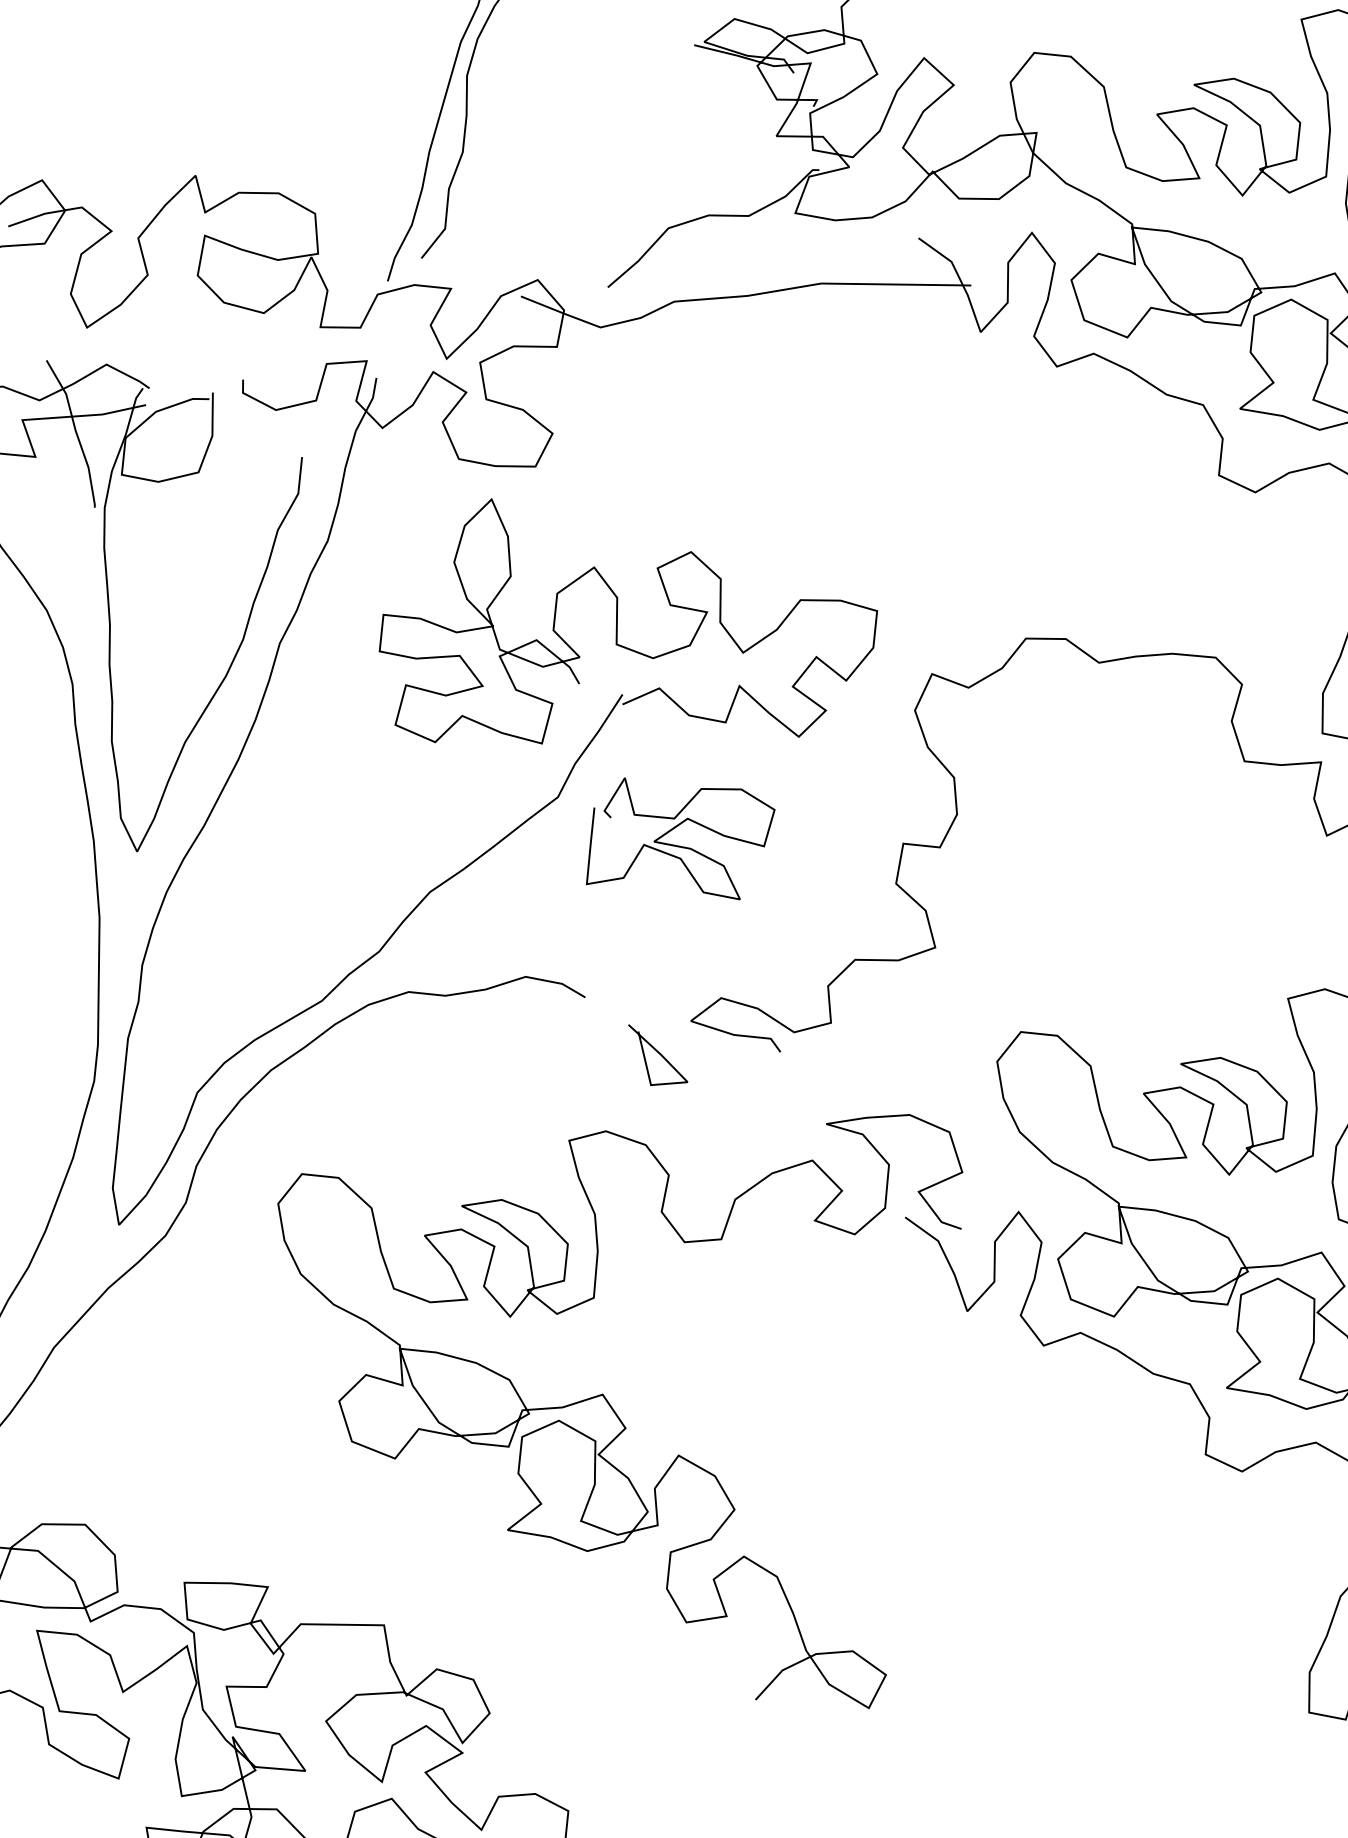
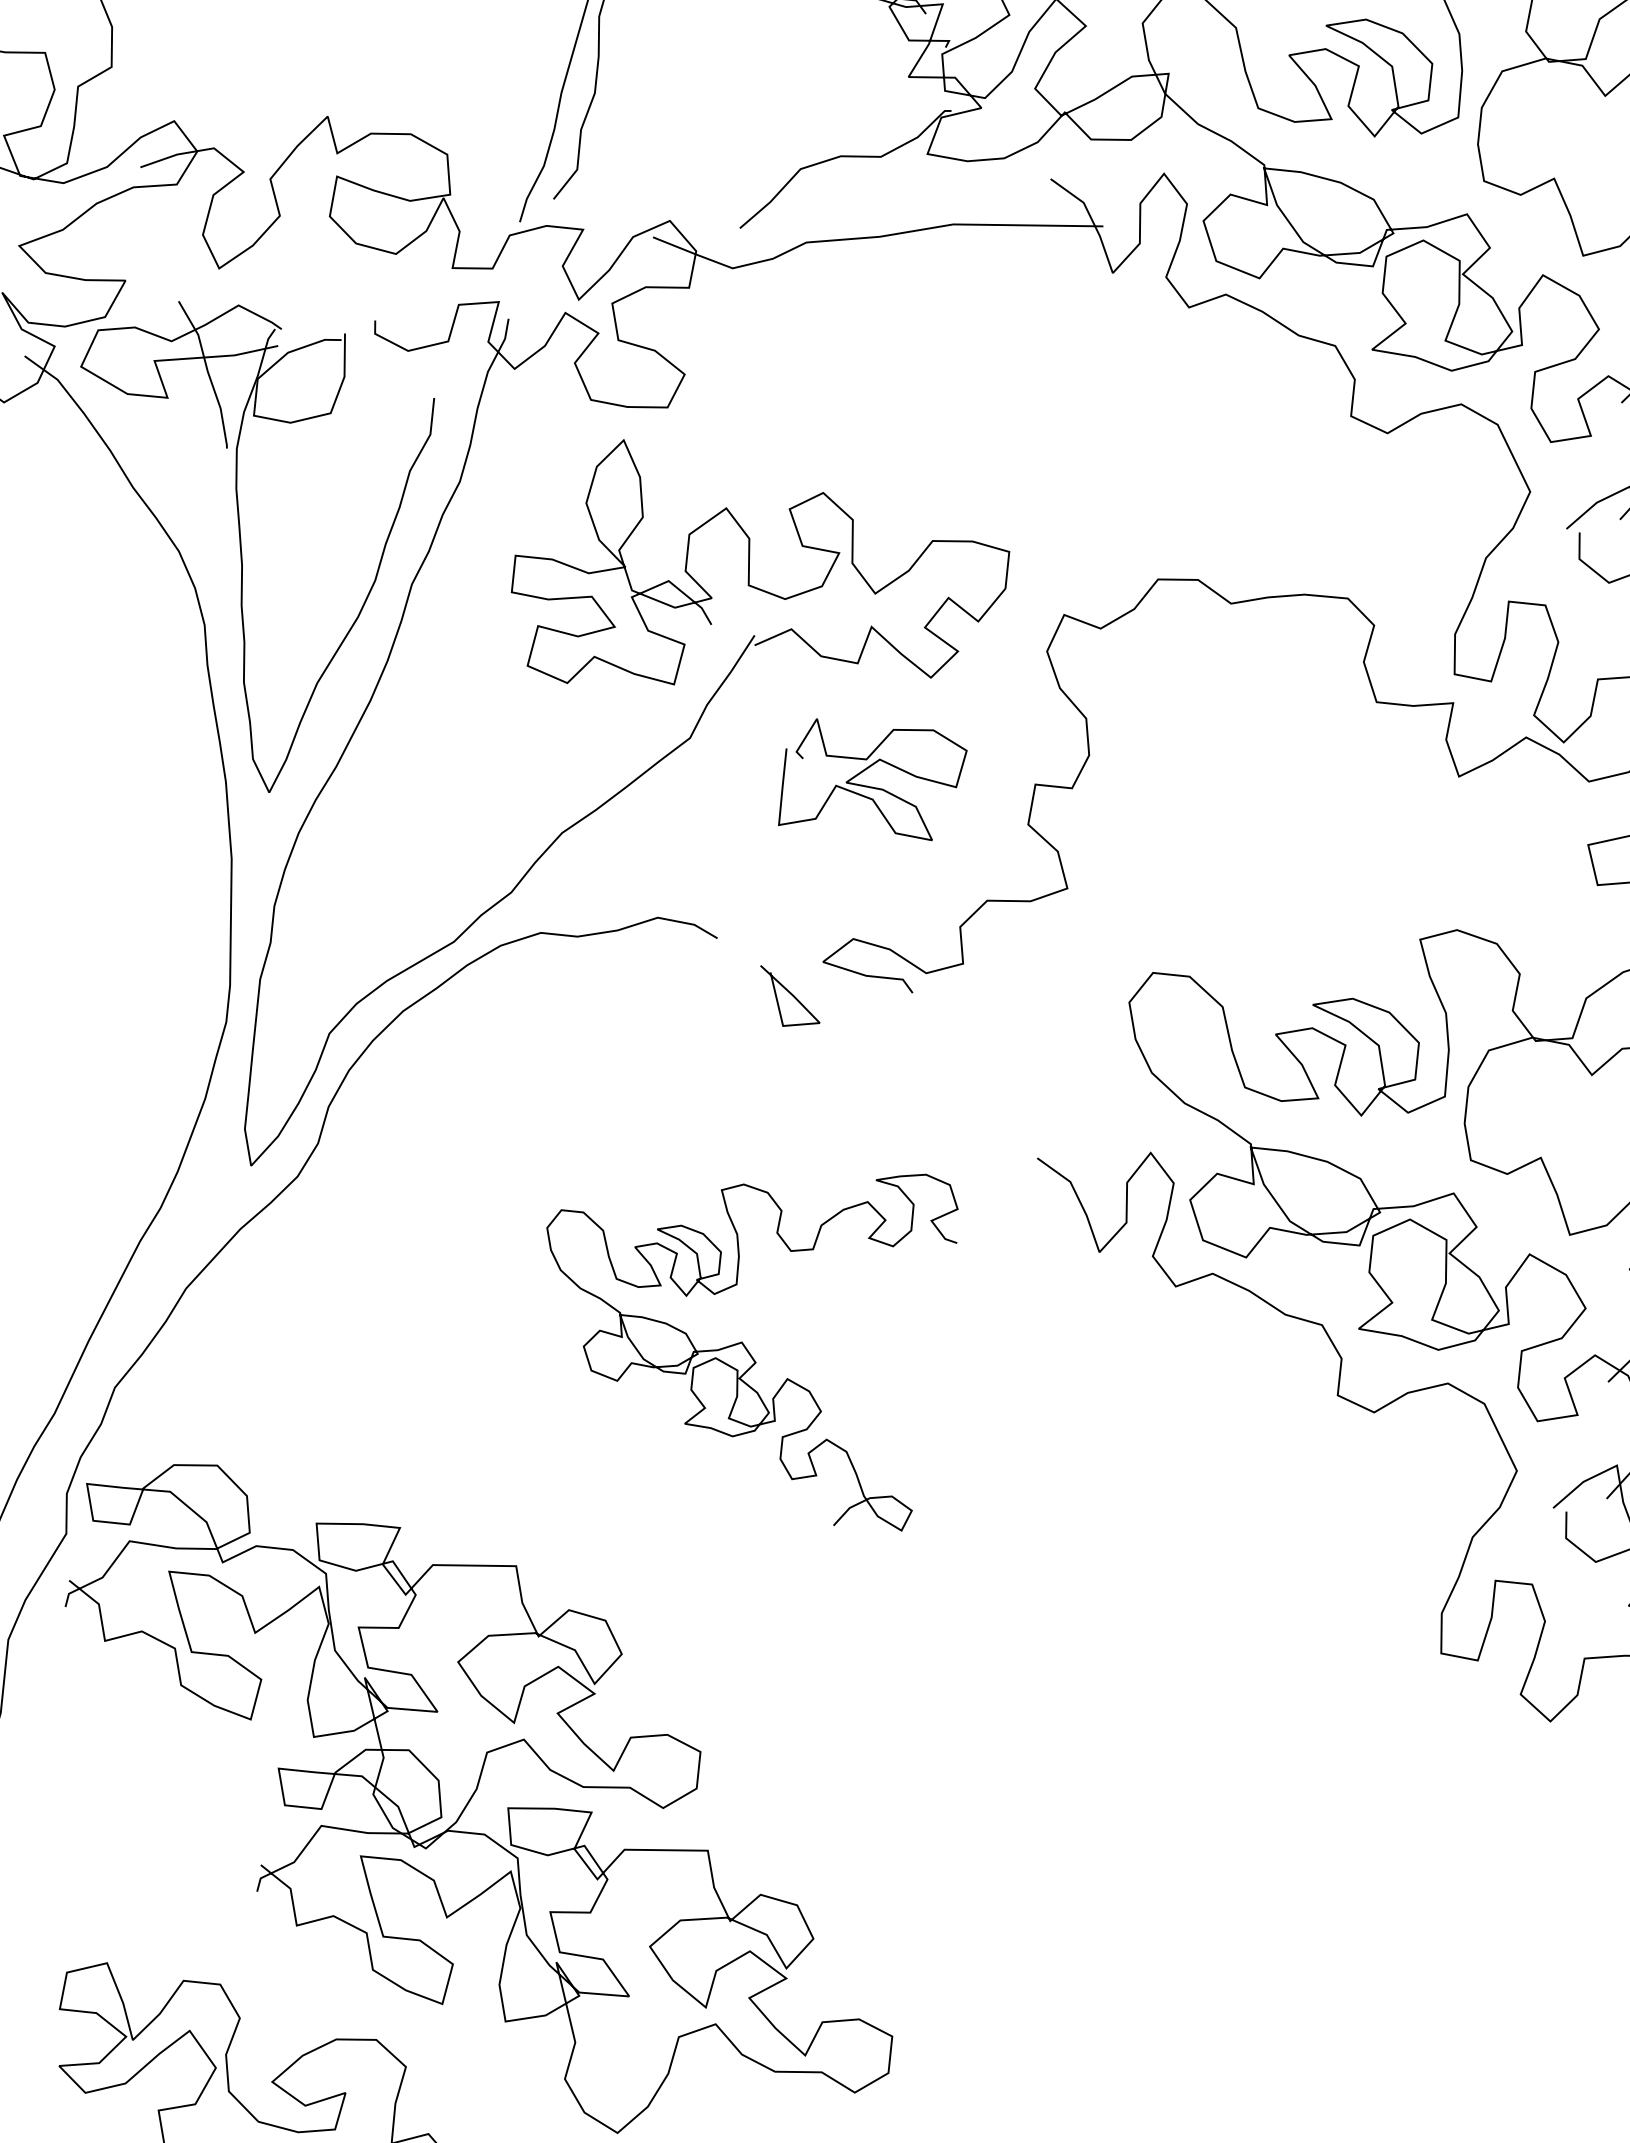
part: (680, 845) -> (872, 786), moved
part: (620, 1411) -> (752, 1352), size x0.6

